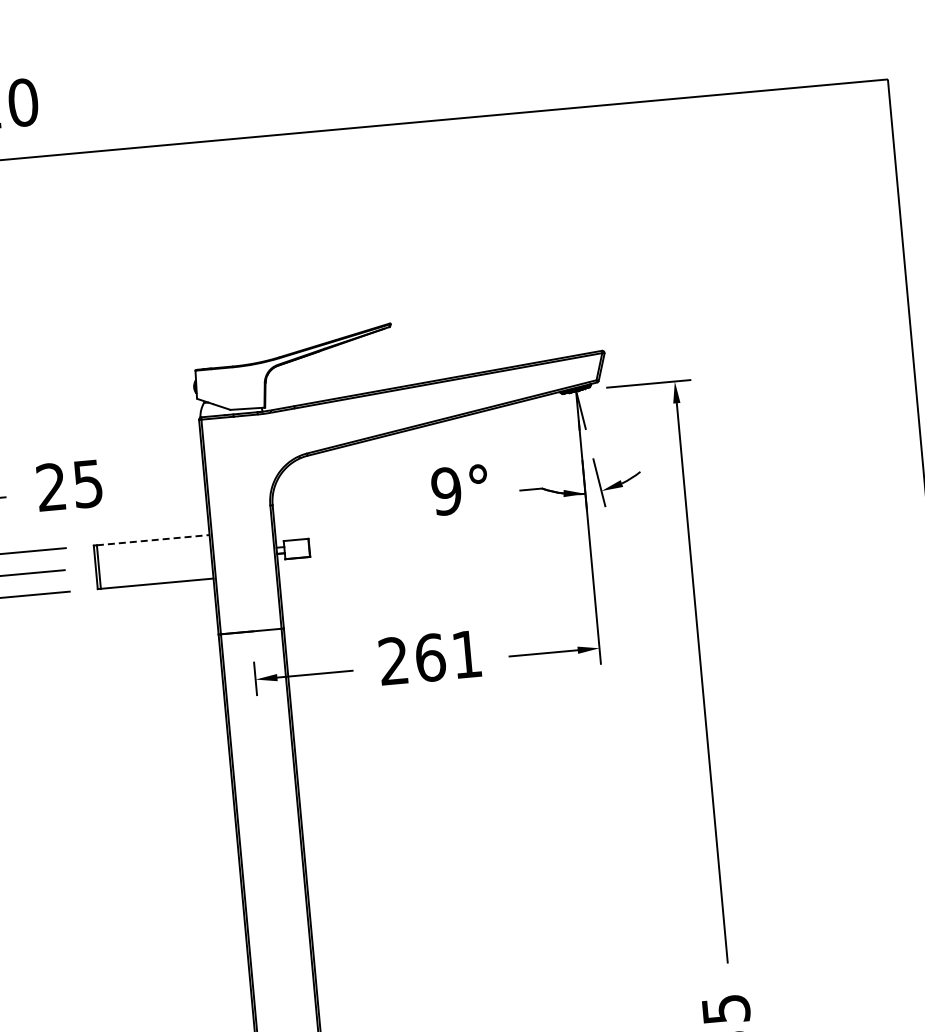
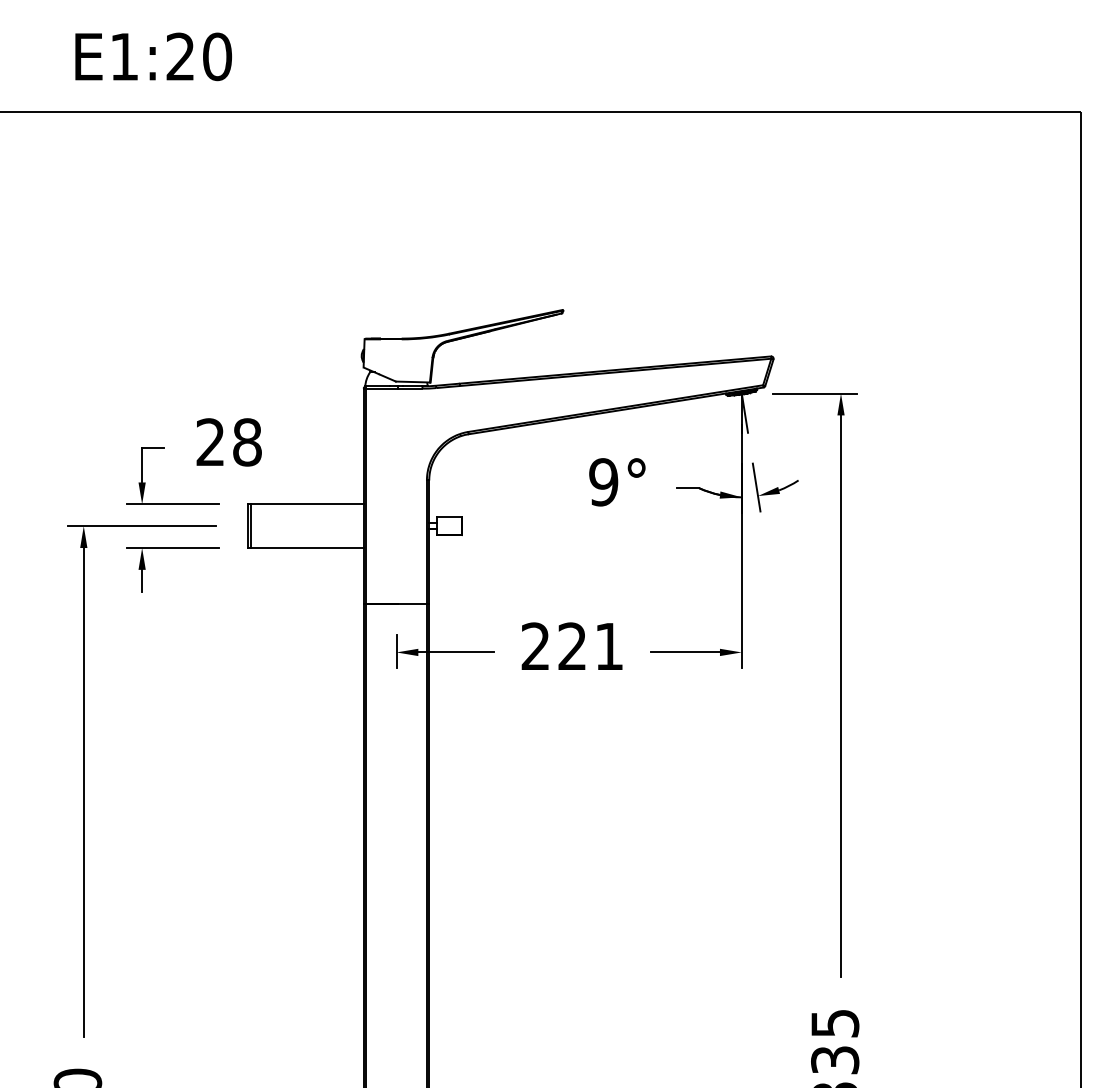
text: (88, 484) -> (247, 442), 25 -> 28
line: (153, 540) -> (307, 504), dashed -> solid
text: (430, 657) -> (572, 646), 261 -> 221

